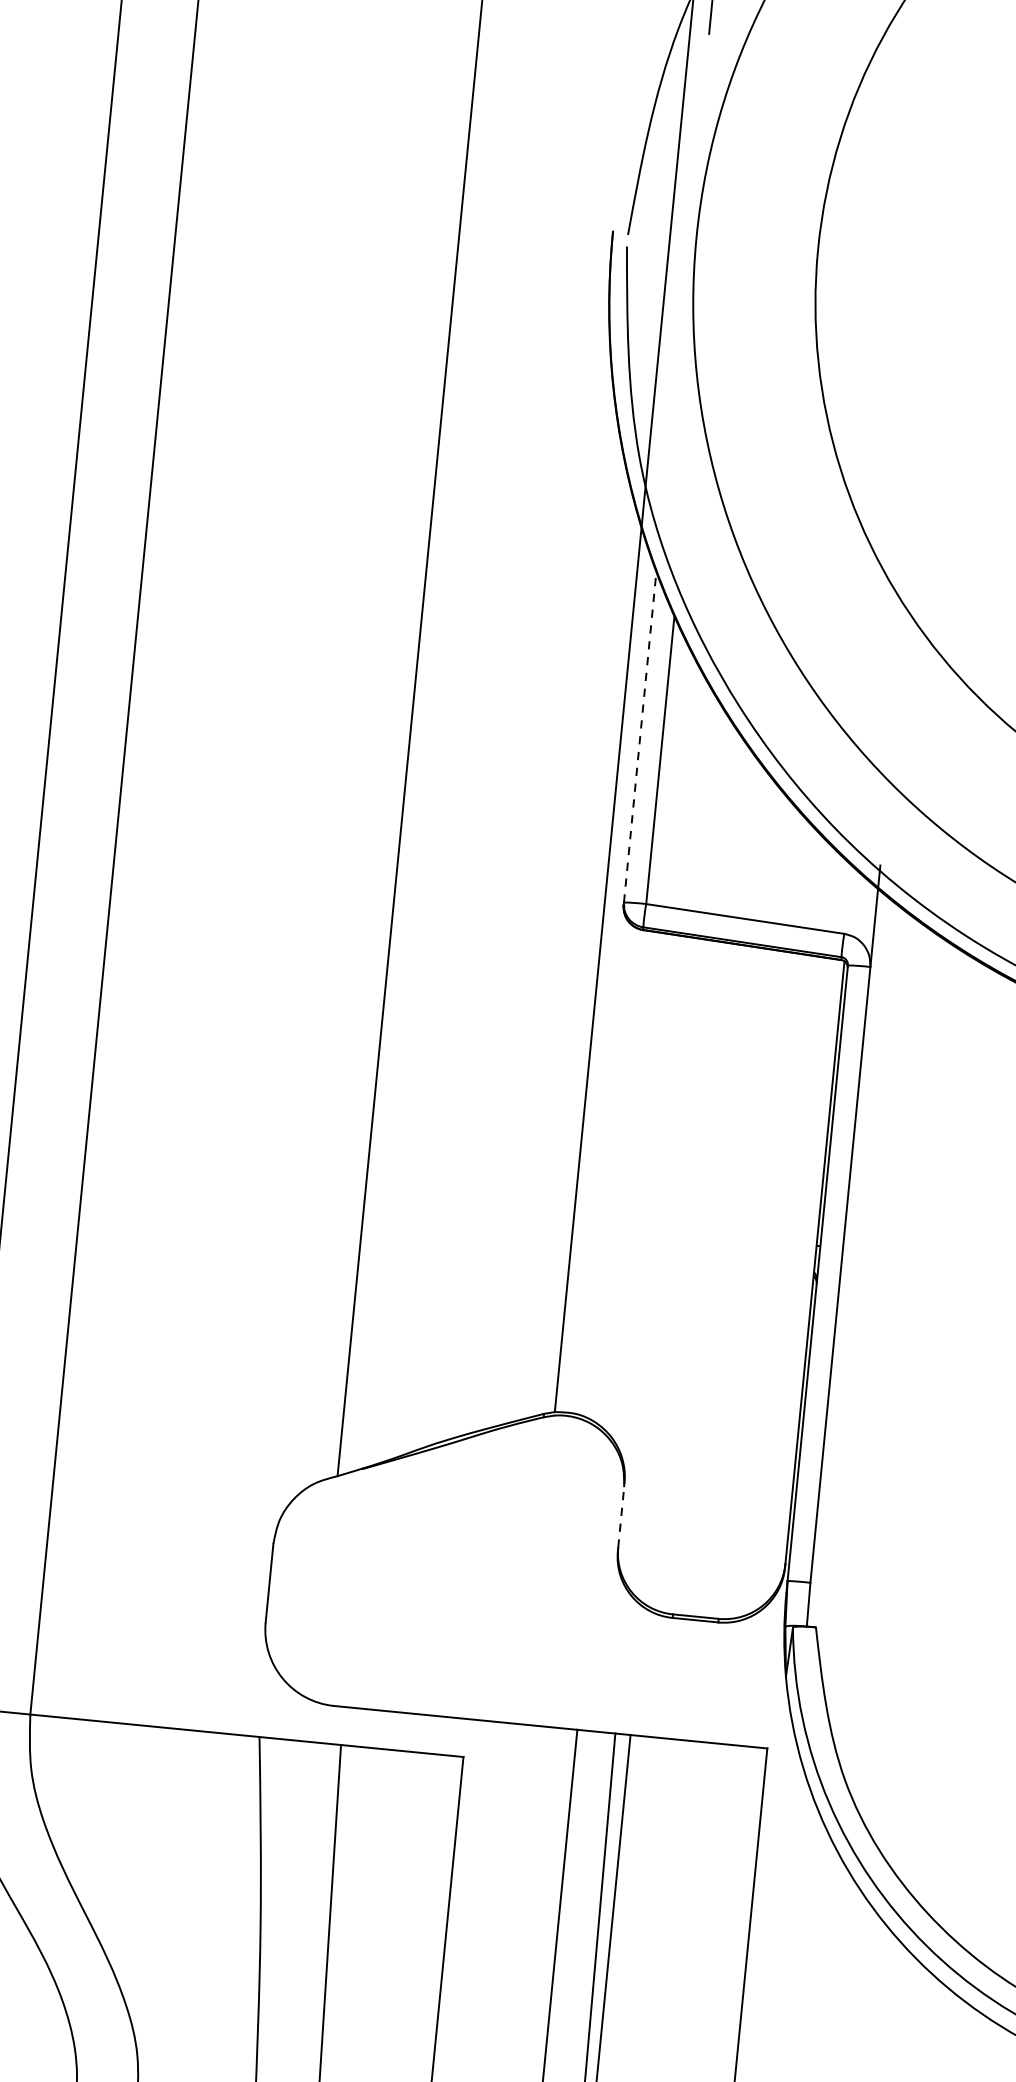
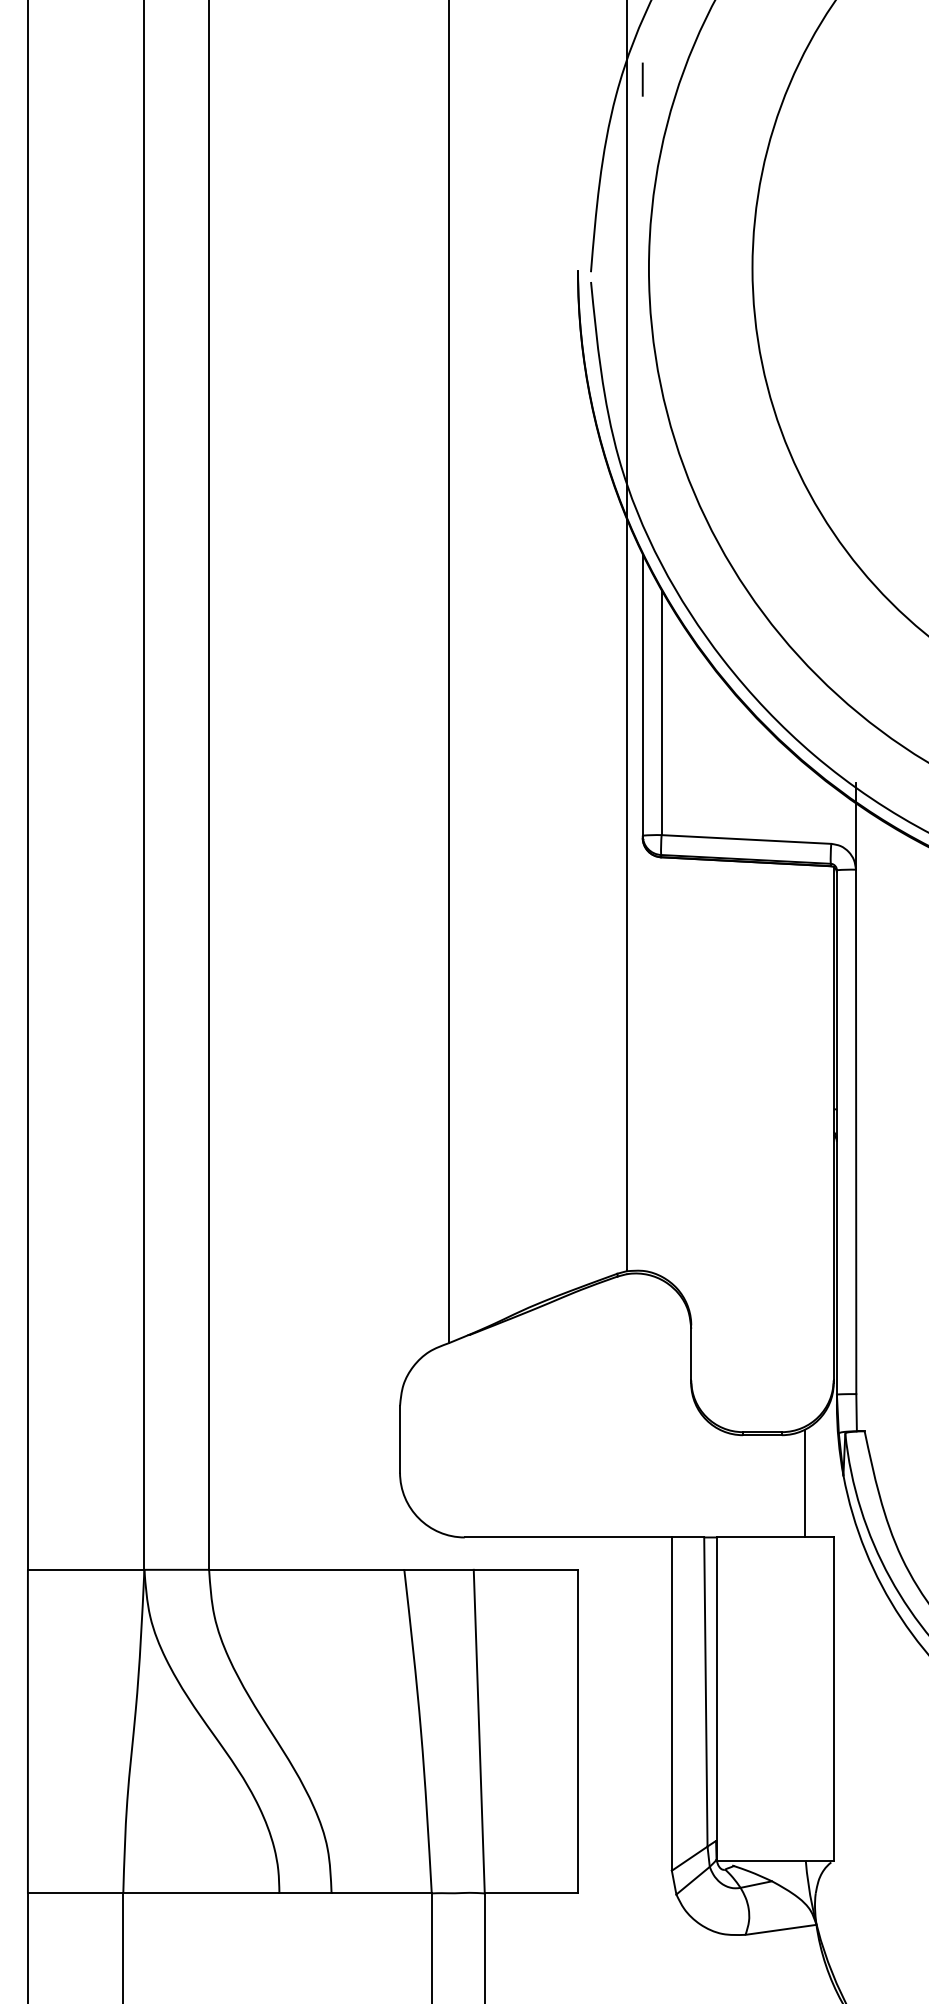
line: (639, 736) -> (642, 694), dashed -> solid
line: (621, 1514) -> (691, 1352), dashed -> solid
line: (739, 1681) -> (804, 1483), added

